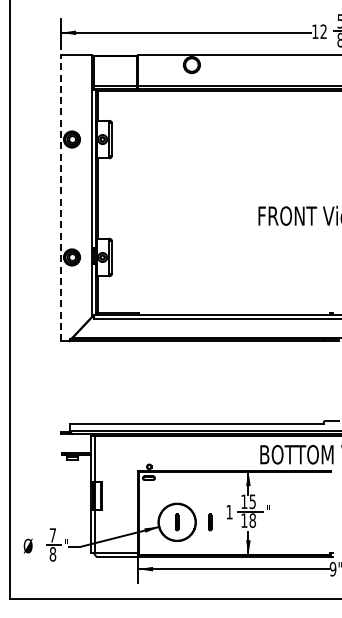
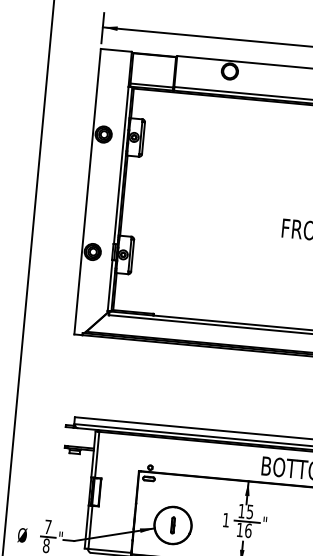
line: (61, 197) -> (87, 191), dashed -> solid
text: (252, 520) -> (248, 530), 18 -> 16
part: (210, 522) -> (206, 528), removed

